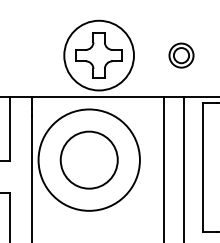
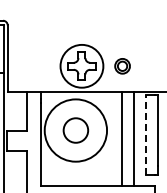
part: (181, 55) -> (122, 66), moved
circle: (88, 160) -> (75, 130), size x0.7
line: (202, 166) -> (145, 134), solid -> dashed

